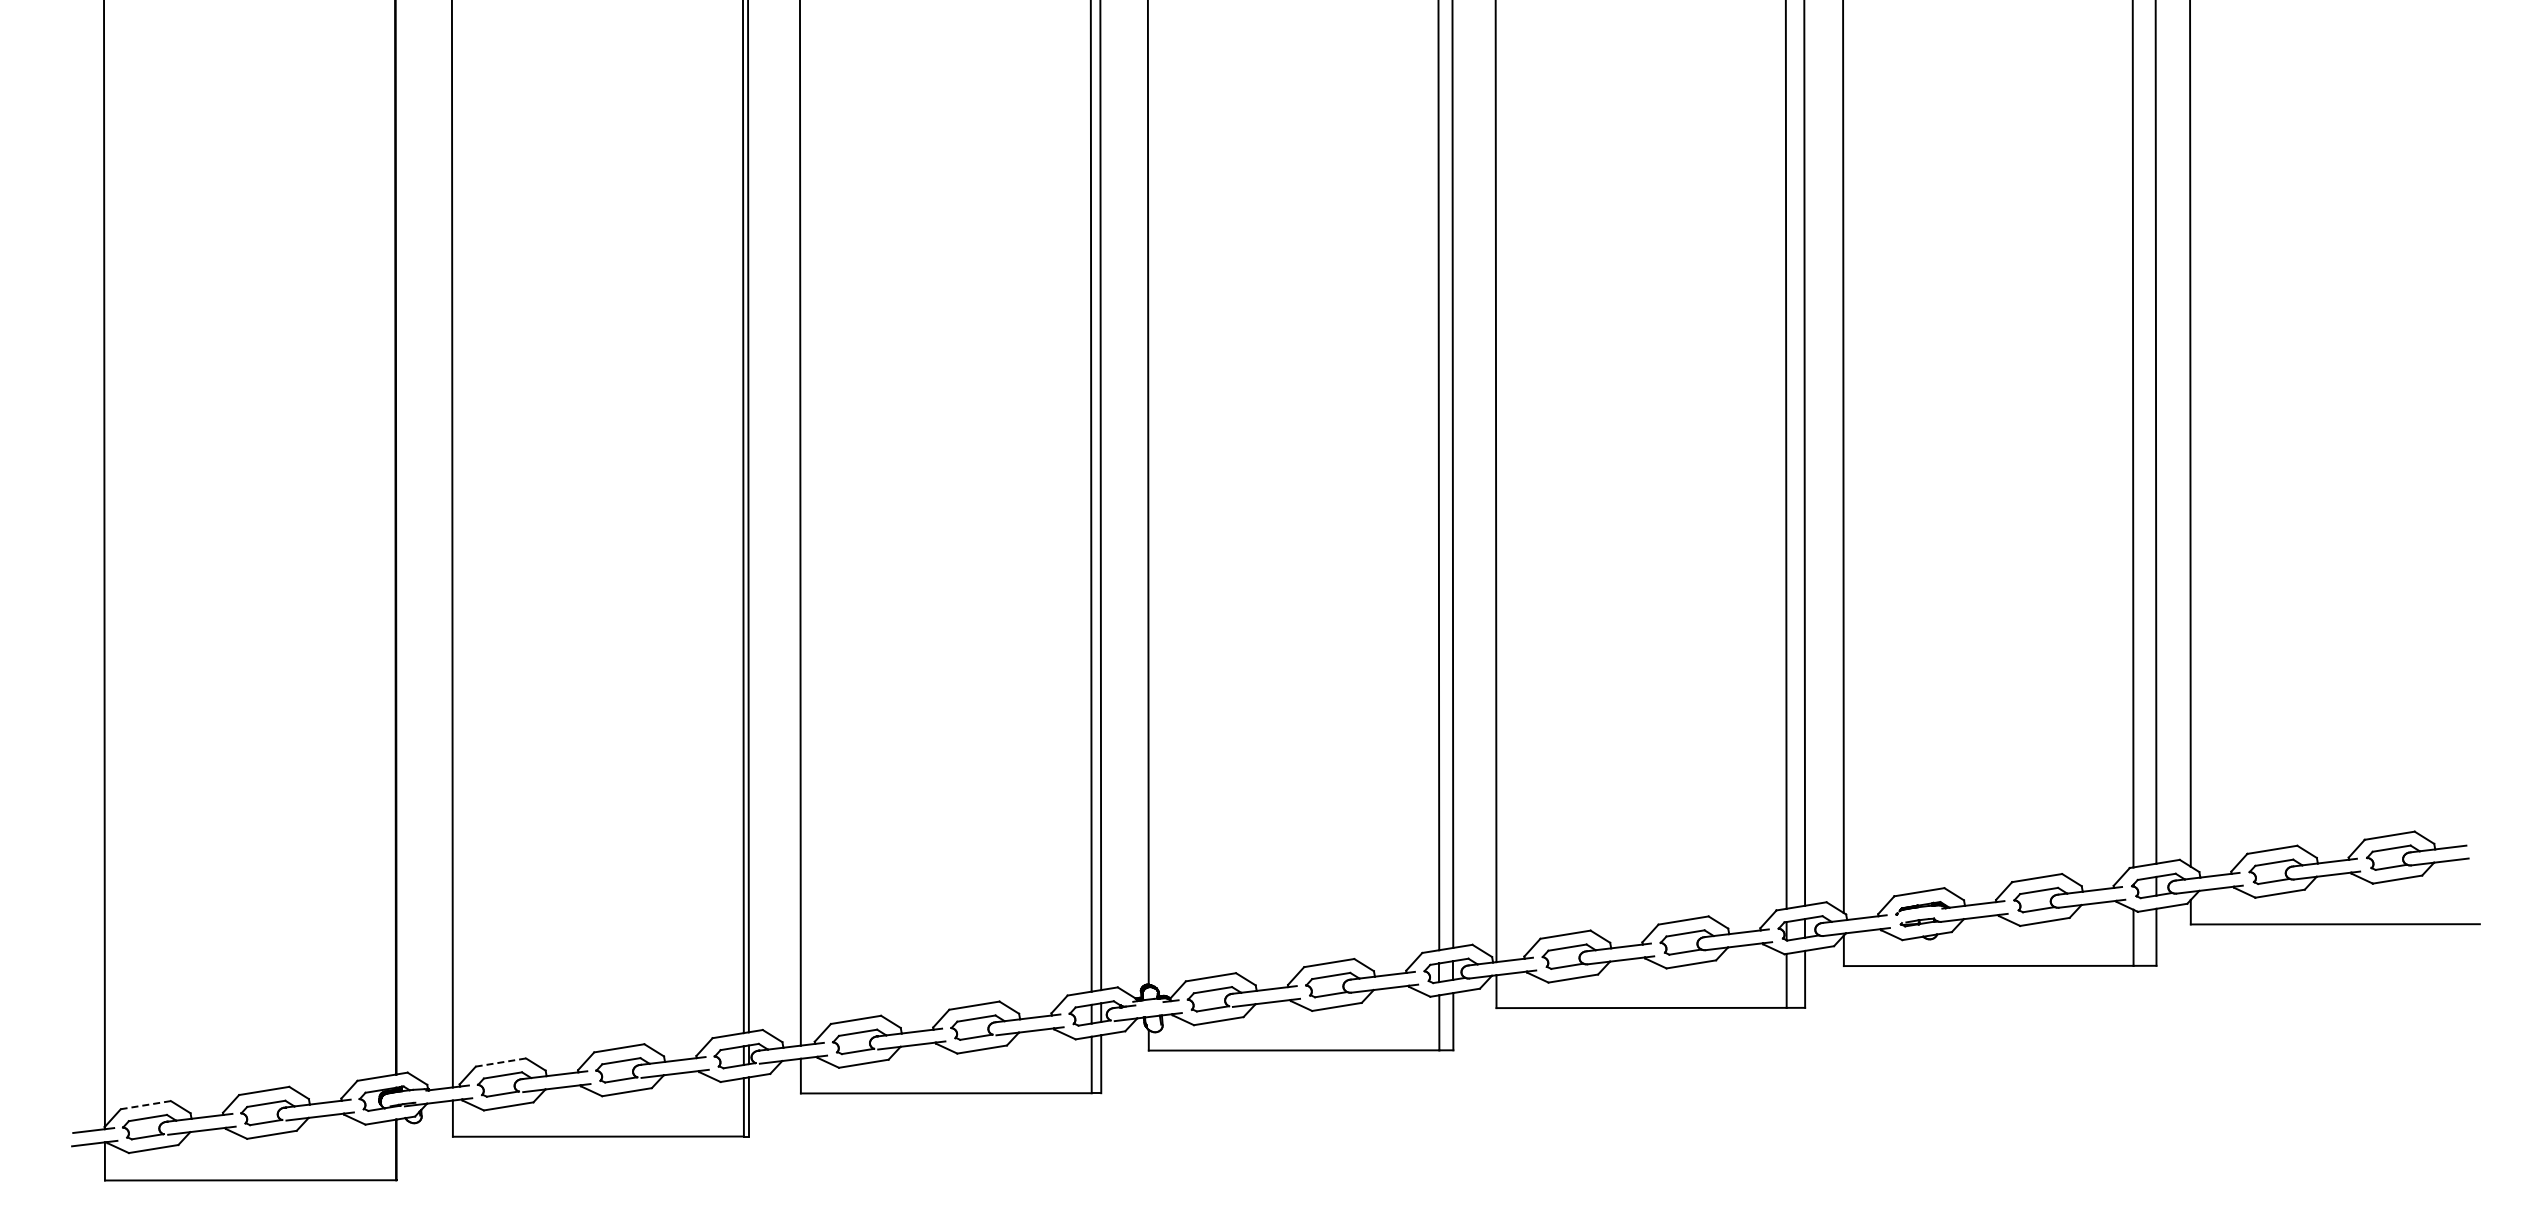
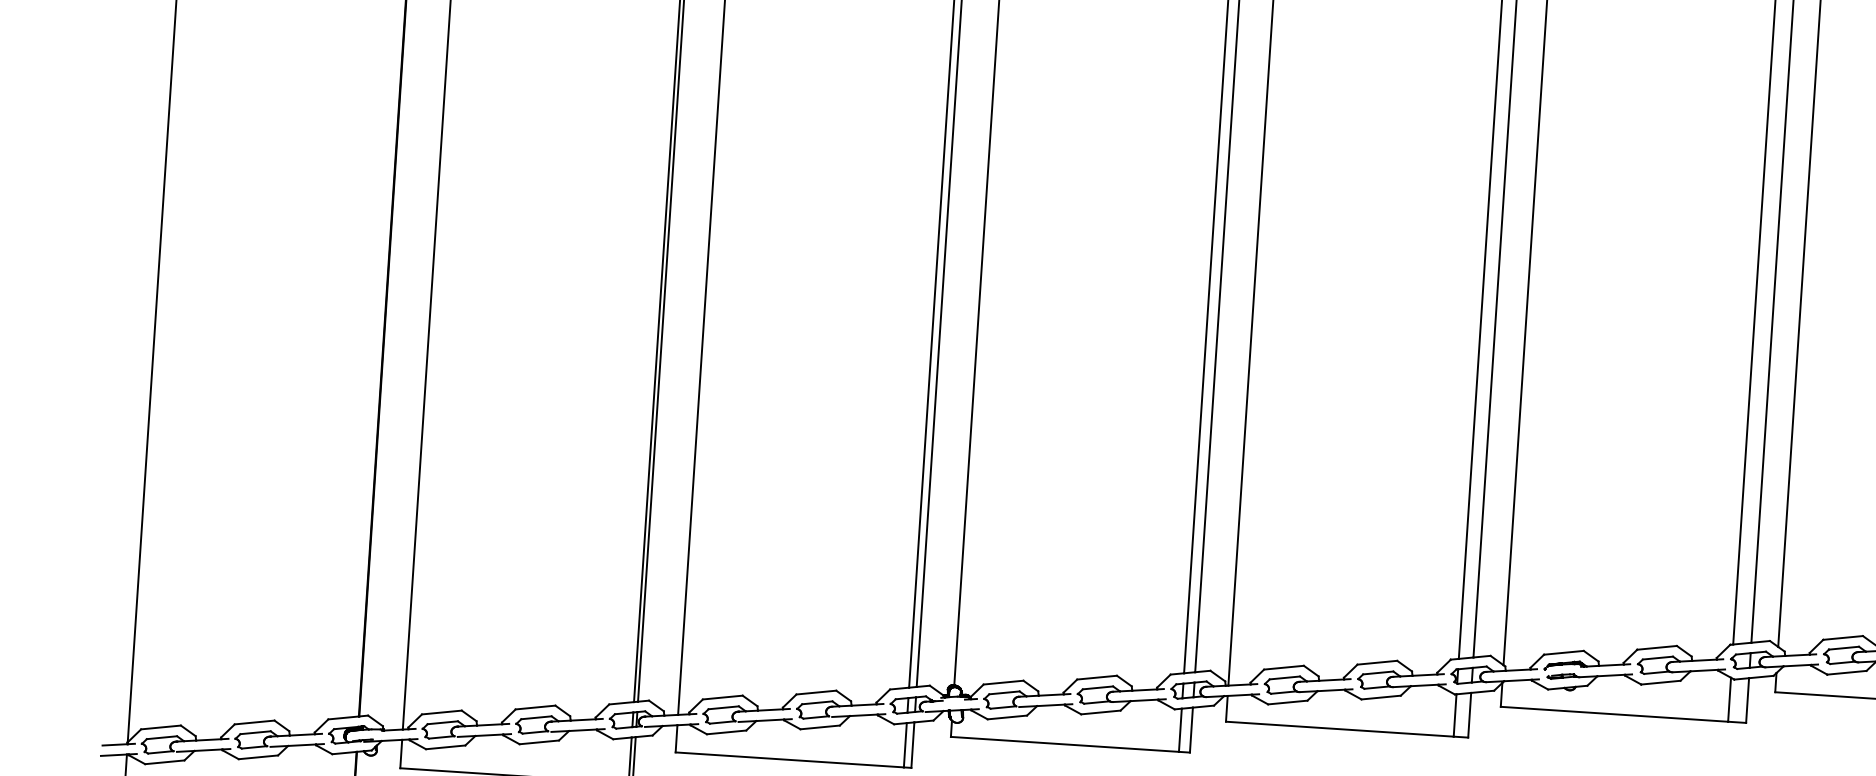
line: (500, 1062) -> (441, 712), dashed -> solid
line: (145, 1105) -> (160, 727), dashed -> solid

